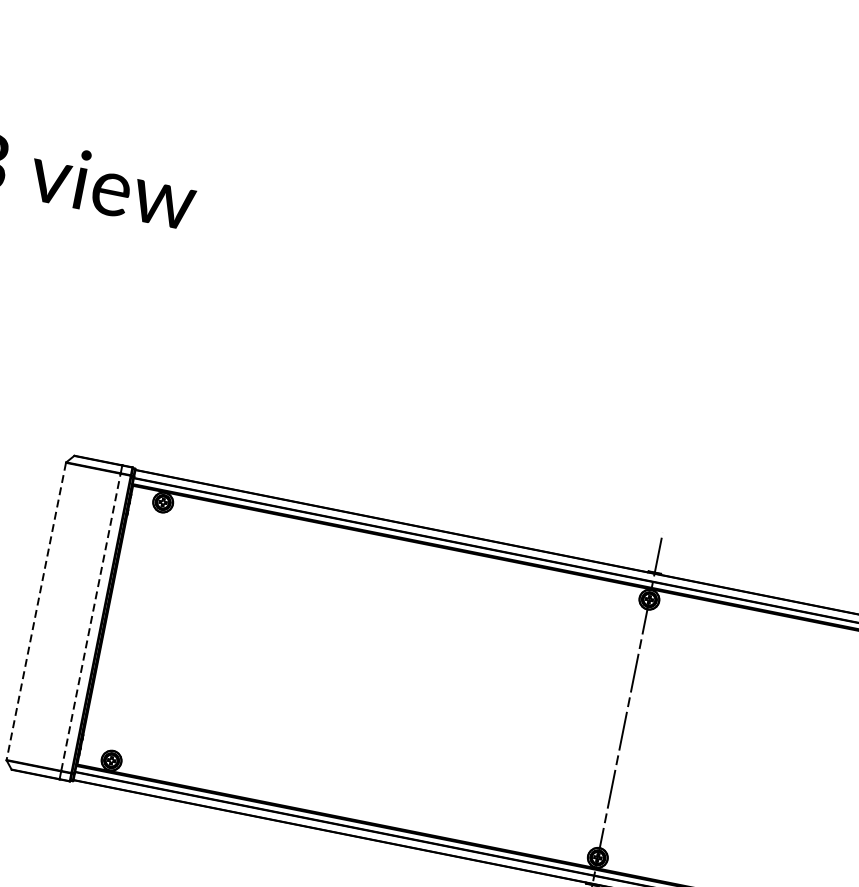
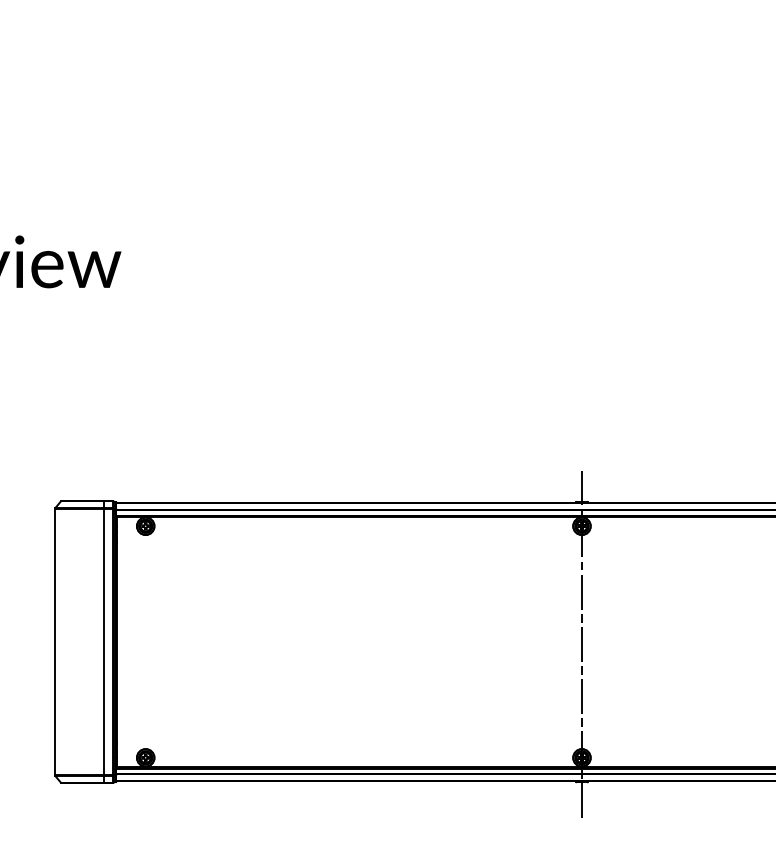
line: (36, 612) -> (55, 642), dashed -> solid
line: (91, 621) -> (104, 641), dashed -> solid

